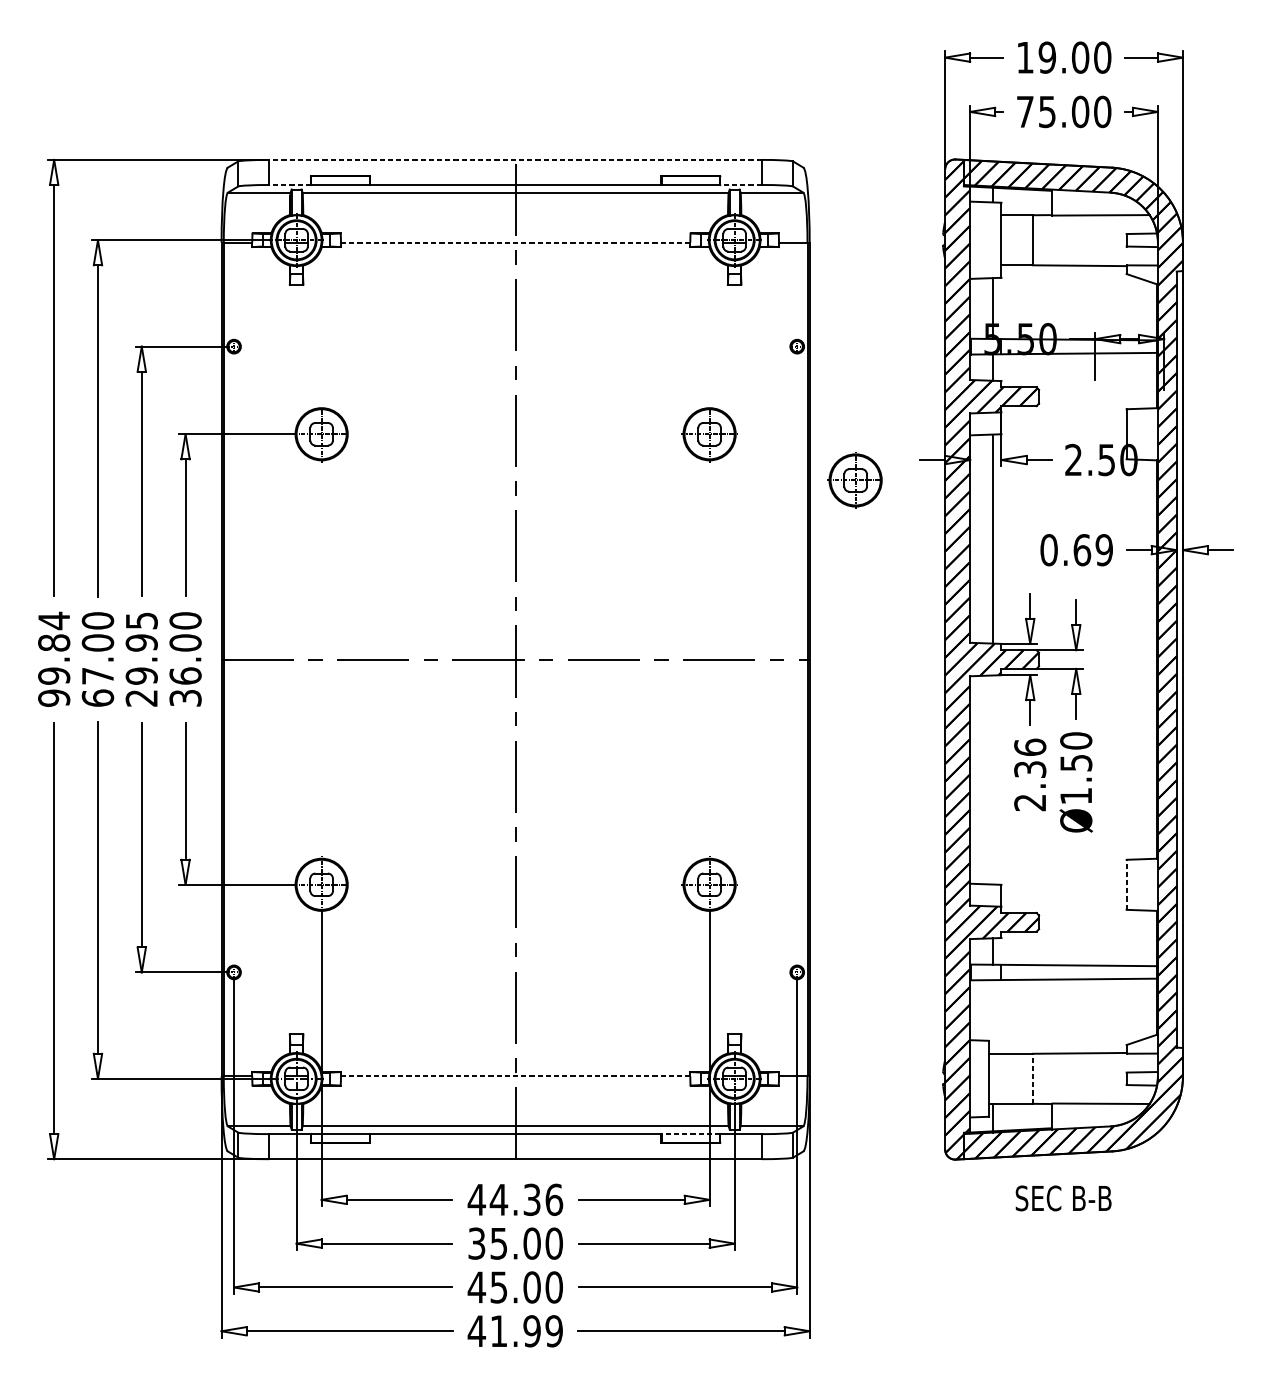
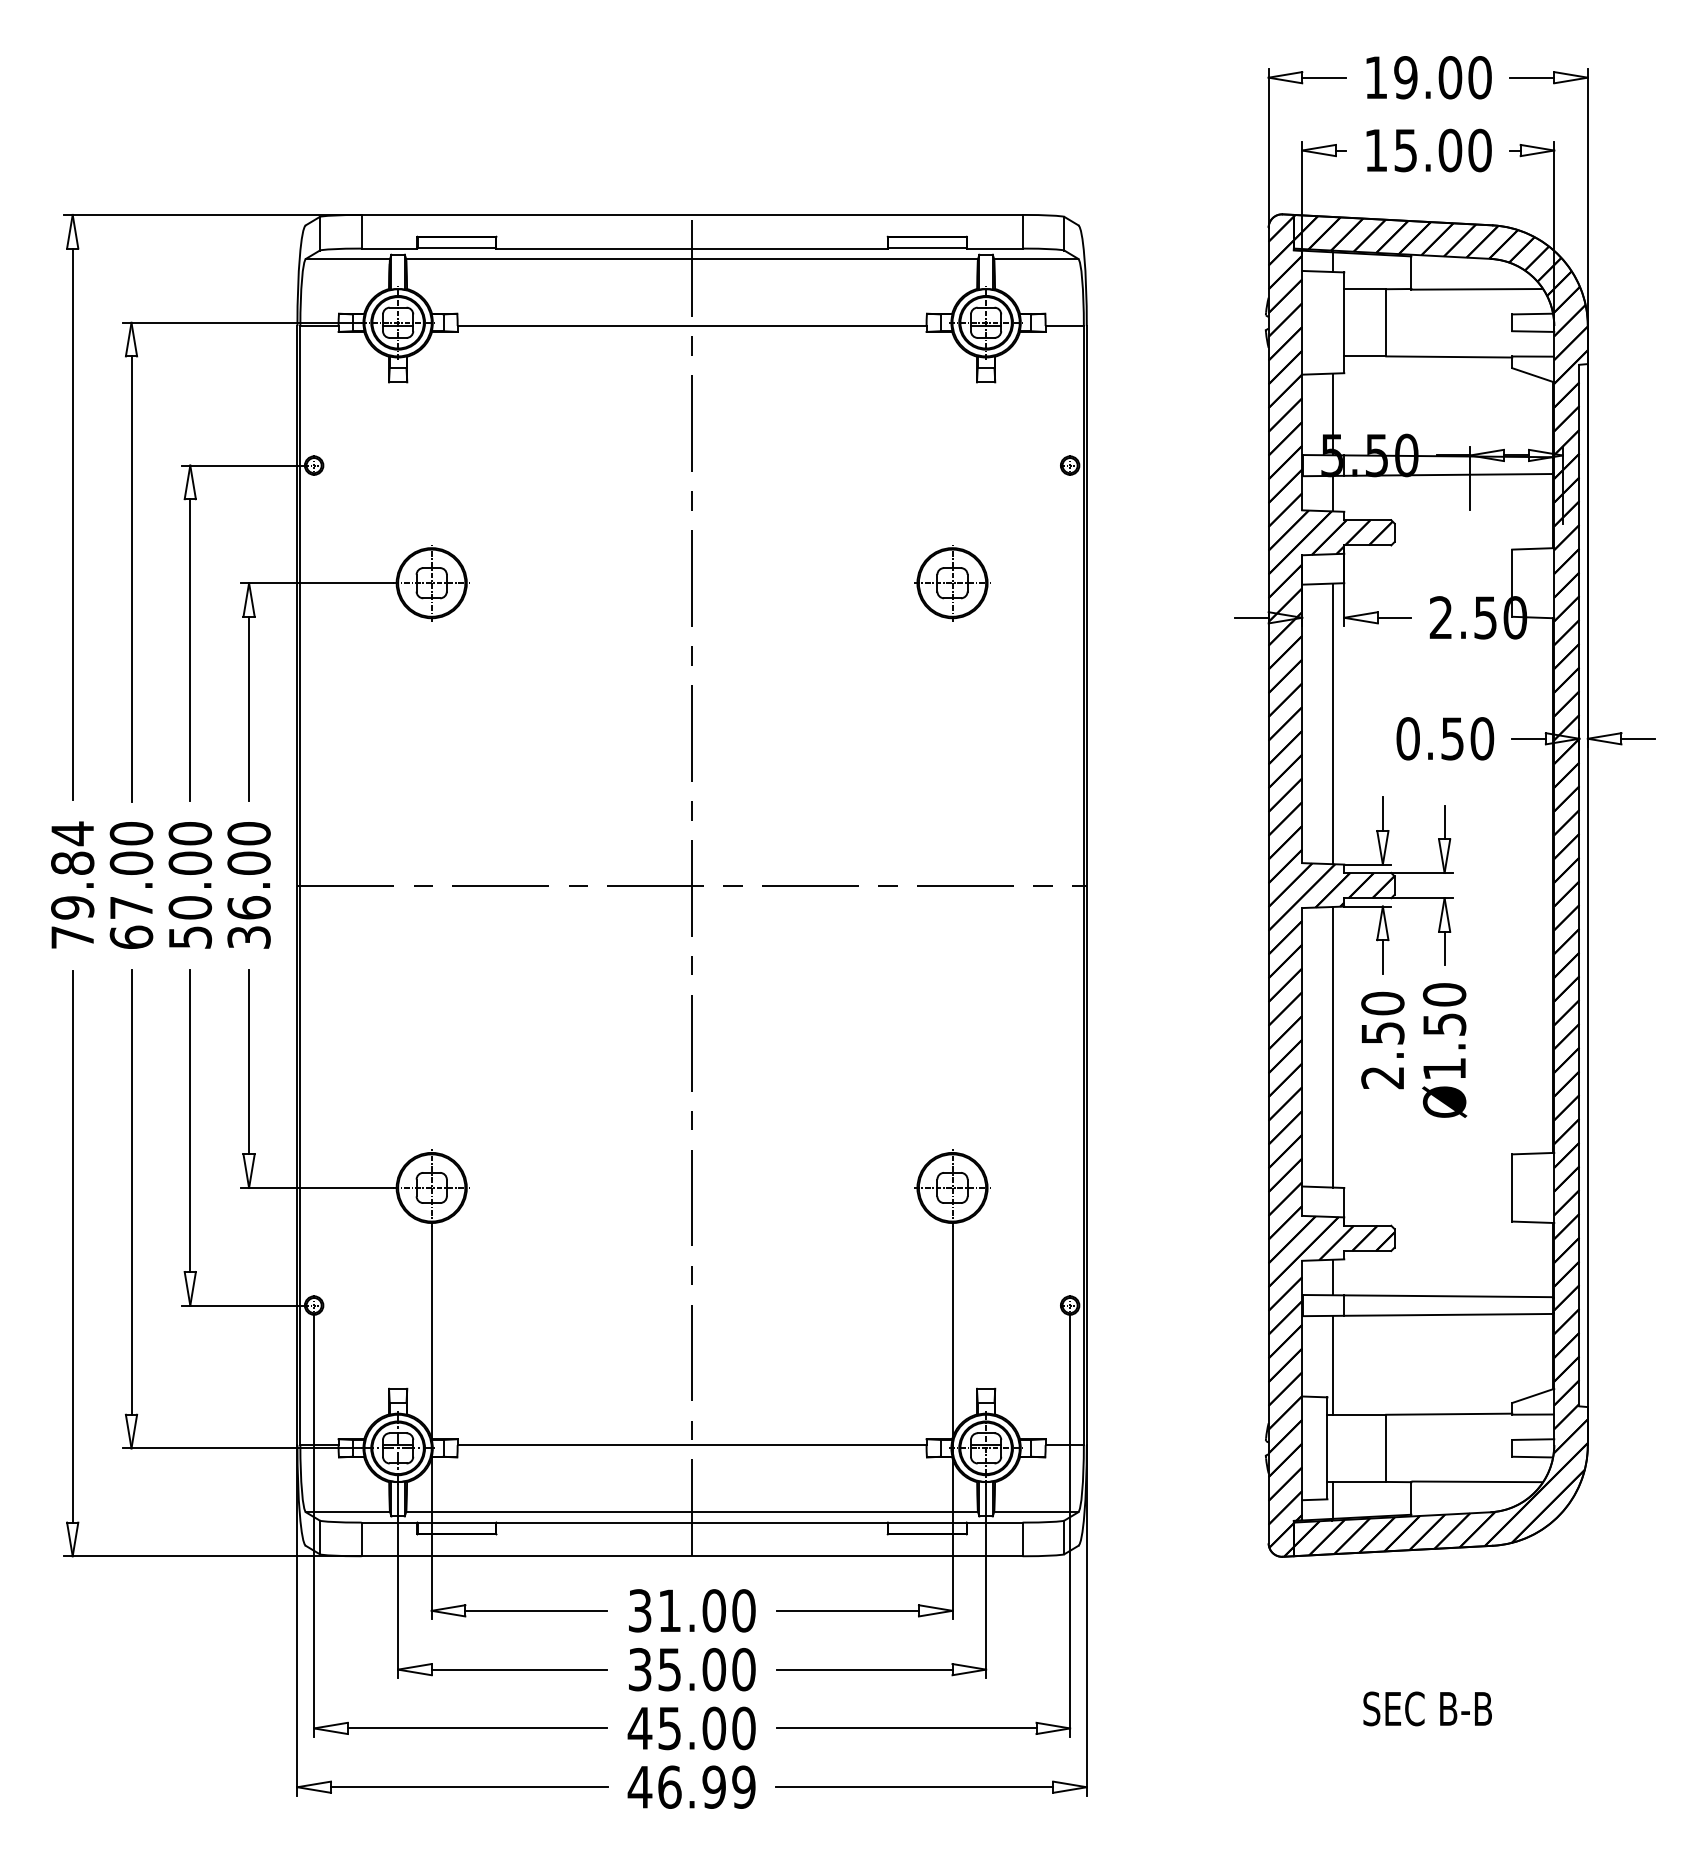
text: (1025, 111) -> (1376, 150), 75.00 -> 15.00
line: (515, 159) -> (691, 214), dashed -> solid
line: (290, 184) -> (389, 248), dashed -> solid
line: (740, 184) -> (994, 248), dashed -> solid
line: (515, 243) -> (692, 326), dashed -> solid
part: (855, 480) -> (1148, 645), removed
text: (1093, 549) -> (1467, 738), 0.69 -> 0.50
text: (141, 659) -> (190, 885), 29.95 -> 50.00
text: (54, 698) -> (72, 937), 99.84 -> 79.84
text: (1029, 757) -> (1382, 1017), 2.36 -> 2.50
line: (992, 779) -> (1332, 1046), added
line: (1126, 884) -> (1512, 1187), dashed -> solid
line: (992, 1016) -> (1332, 1364), added
line: (515, 1076) -> (691, 1445), dashed -> solid
line: (1032, 1078) -> (1386, 1448), dashed -> solid
line: (690, 1134) -> (926, 1522), dashed -> solid
text: (1063, 1198) -> (1427, 1708), moved
text: (515, 1199) -> (691, 1610), 44.36 -> 31.00
text: (498, 1330) -> (669, 1786), 41.99 -> 46.99

